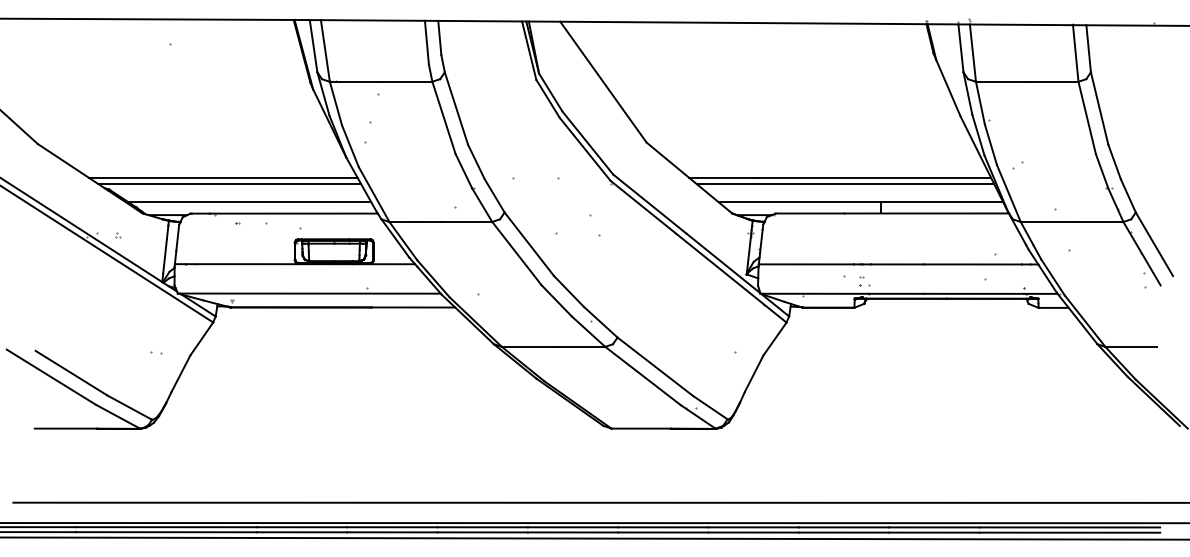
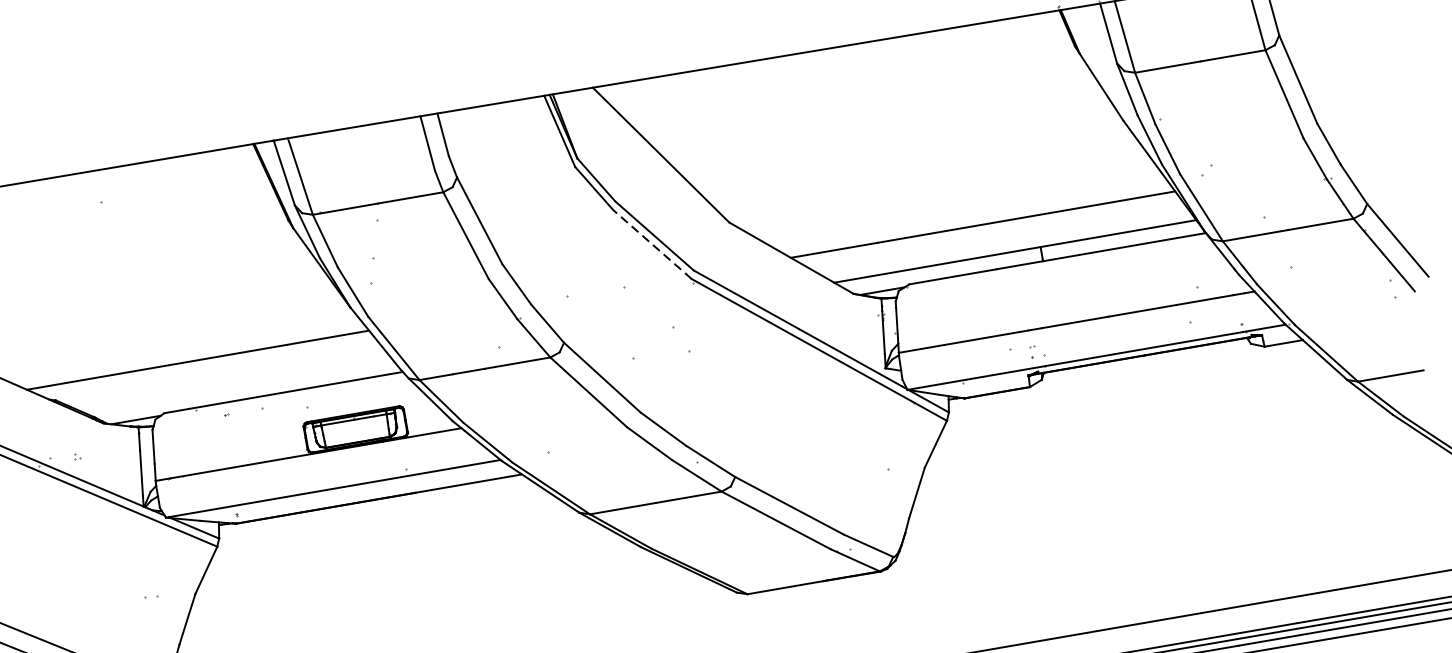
line: (584, 148) -> (651, 243), solid -> dashed
line: (229, 184) -> (207, 367), removed
line: (845, 184) -> (991, 232), removed
line: (249, 202) -> (237, 386), removed

